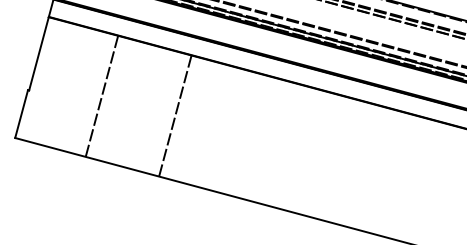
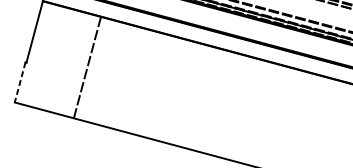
line: (21, 114) -> (20, 82), solid -> dashed
line: (175, 115) -> (149, 83), removed

